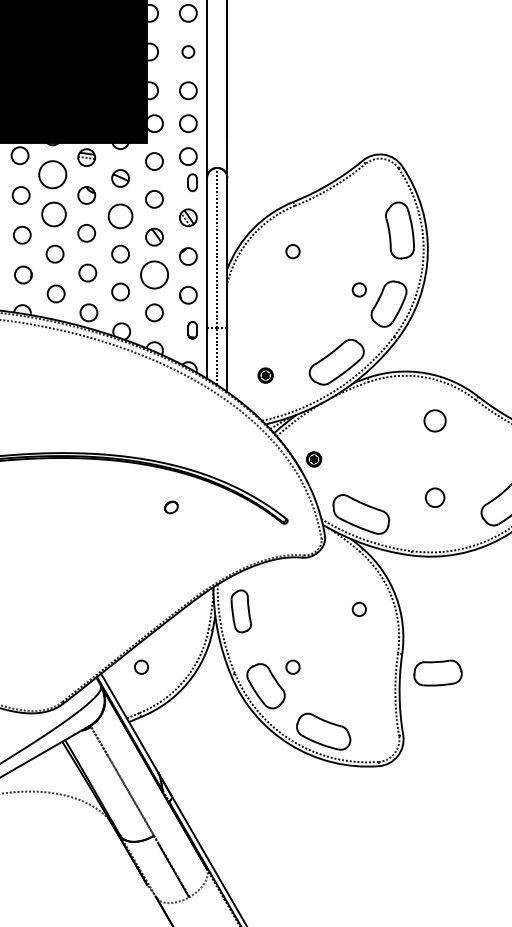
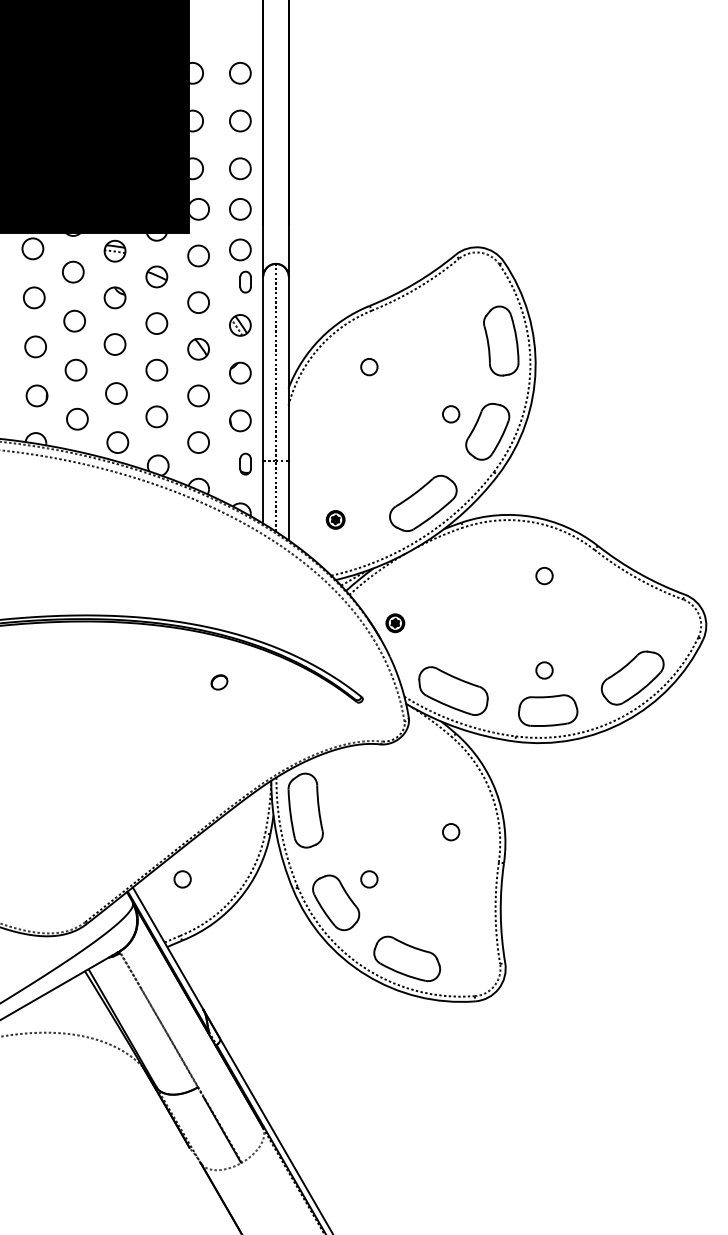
circle: (188, 51) -> (240, 120), size x1.43
circle: (52, 174) -> (73, 271), size x0.62
circle: (53, 213) -> (74, 320), size x0.71
circle: (120, 216) -> (156, 323), size x0.71
circle: (154, 274) -> (198, 395), size x0.62
circle: (435, 421) -> (544, 576), size x0.62
circle: (435, 497) -> (544, 670), size x0.71
circle: (359, 609) -> (451, 832), moved
part: (241, 611) -> (305, 810), size x1.43
part: (438, 672) -> (548, 710), moved

